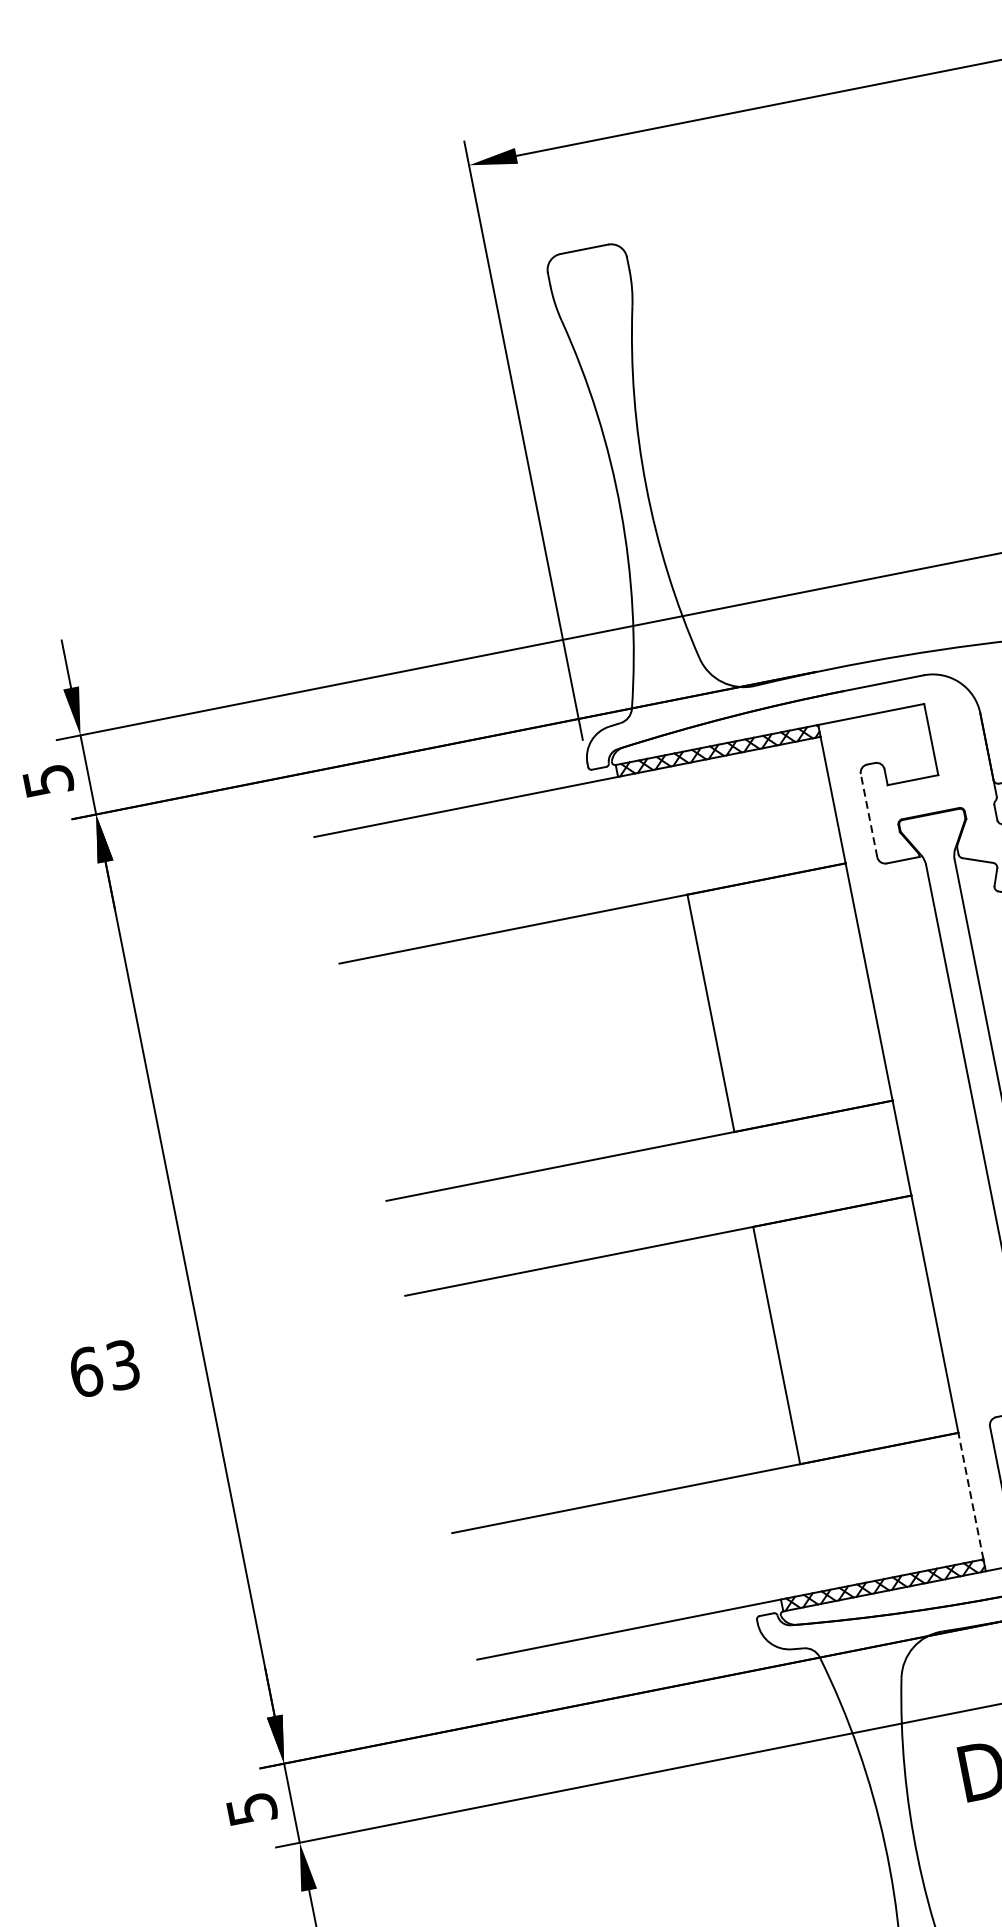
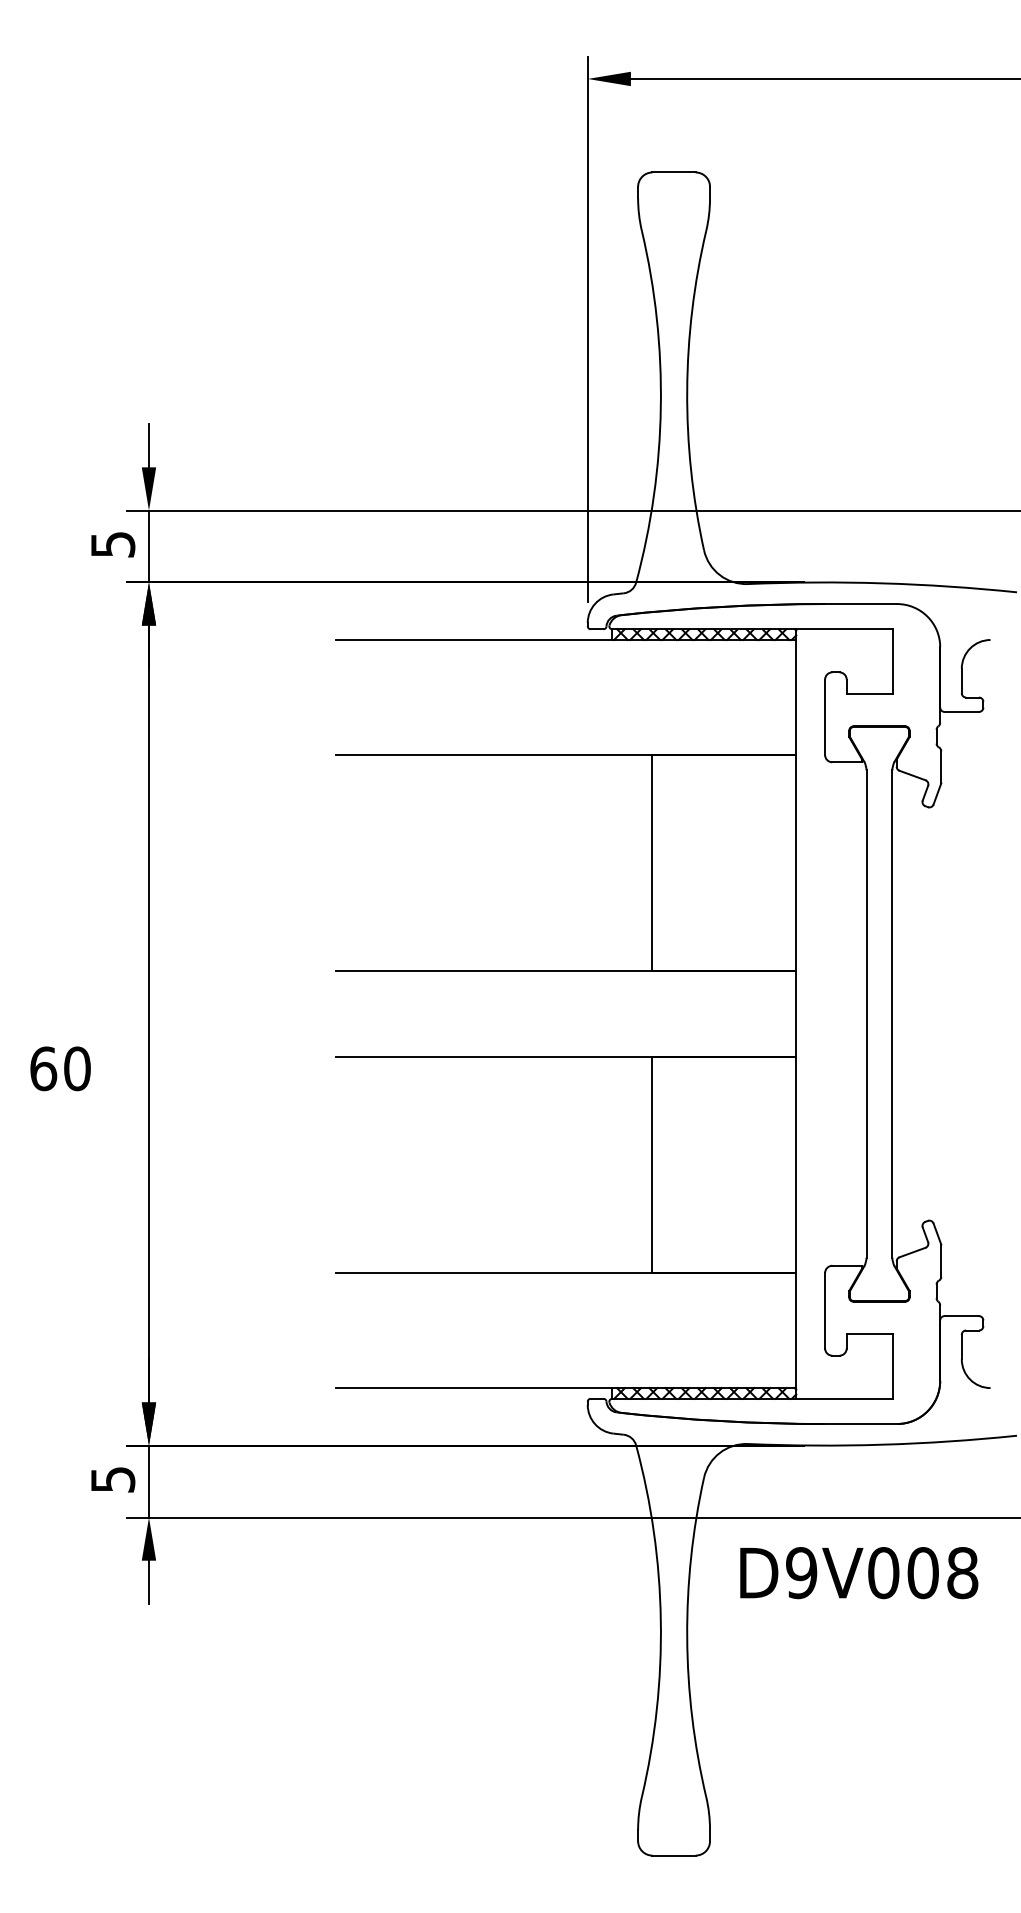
line: (869, 815) -> (825, 717), dashed -> solid
text: (123, 1364) -> (77, 1068), 63 -> 60
line: (971, 1496) -> (796, 1330), dashed -> solid

